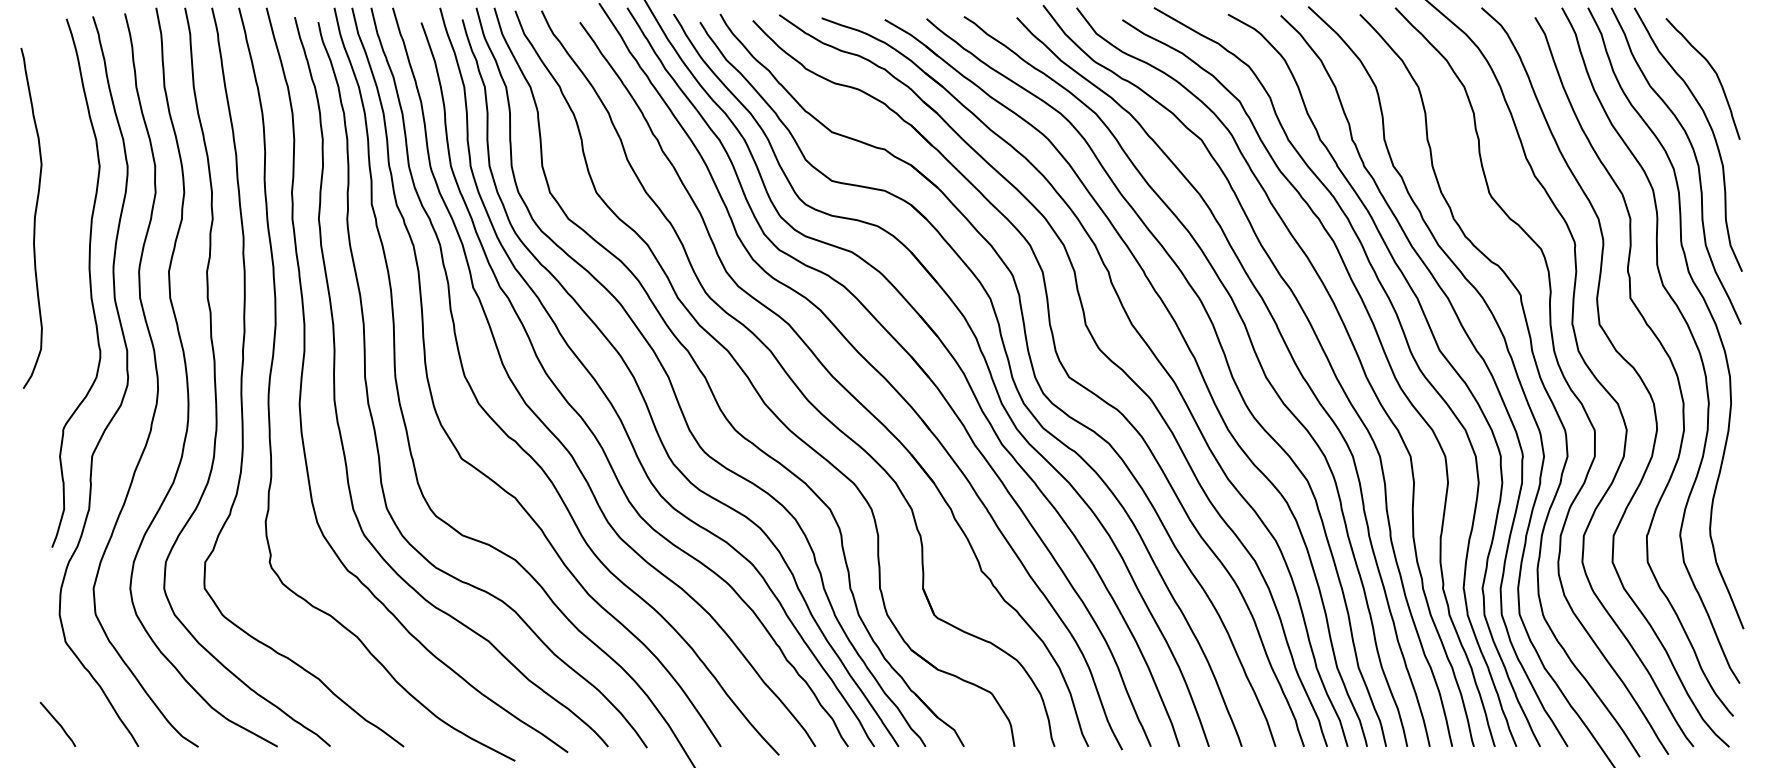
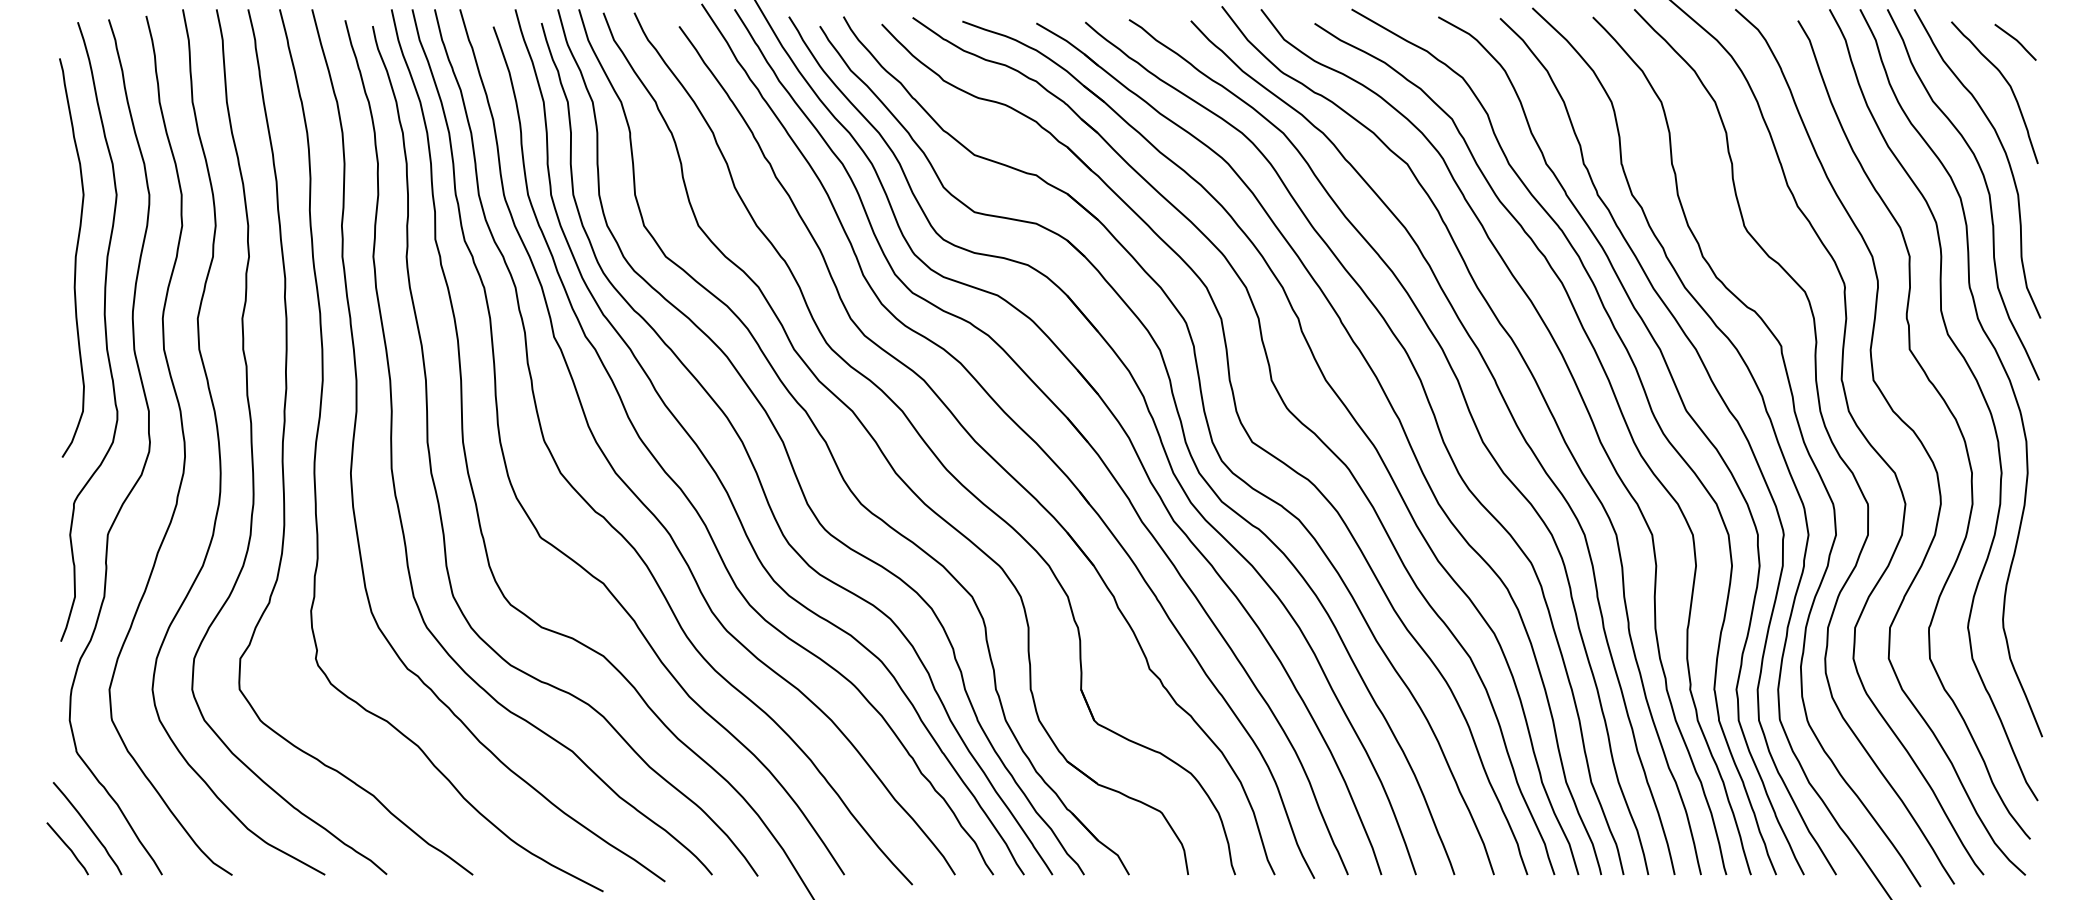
line: (1720, 34) -> (2015, 40), added
curve: (33, 217) -> (74, 257), moved
curve: (75, 706) -> (88, 827), added

